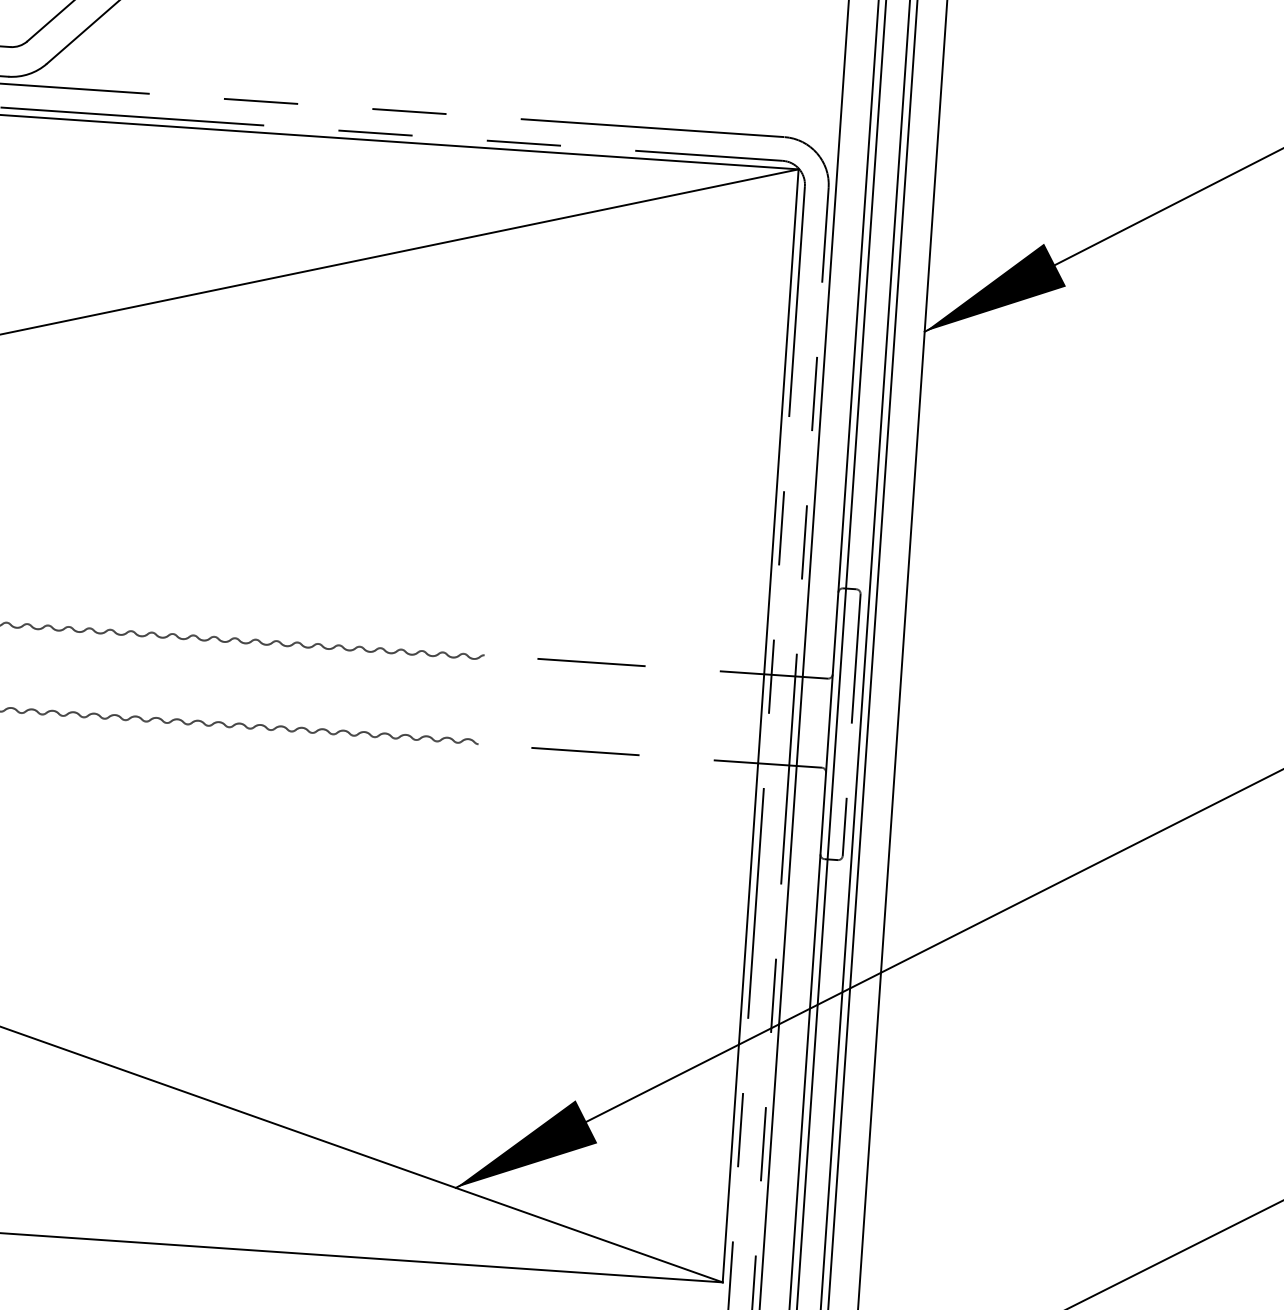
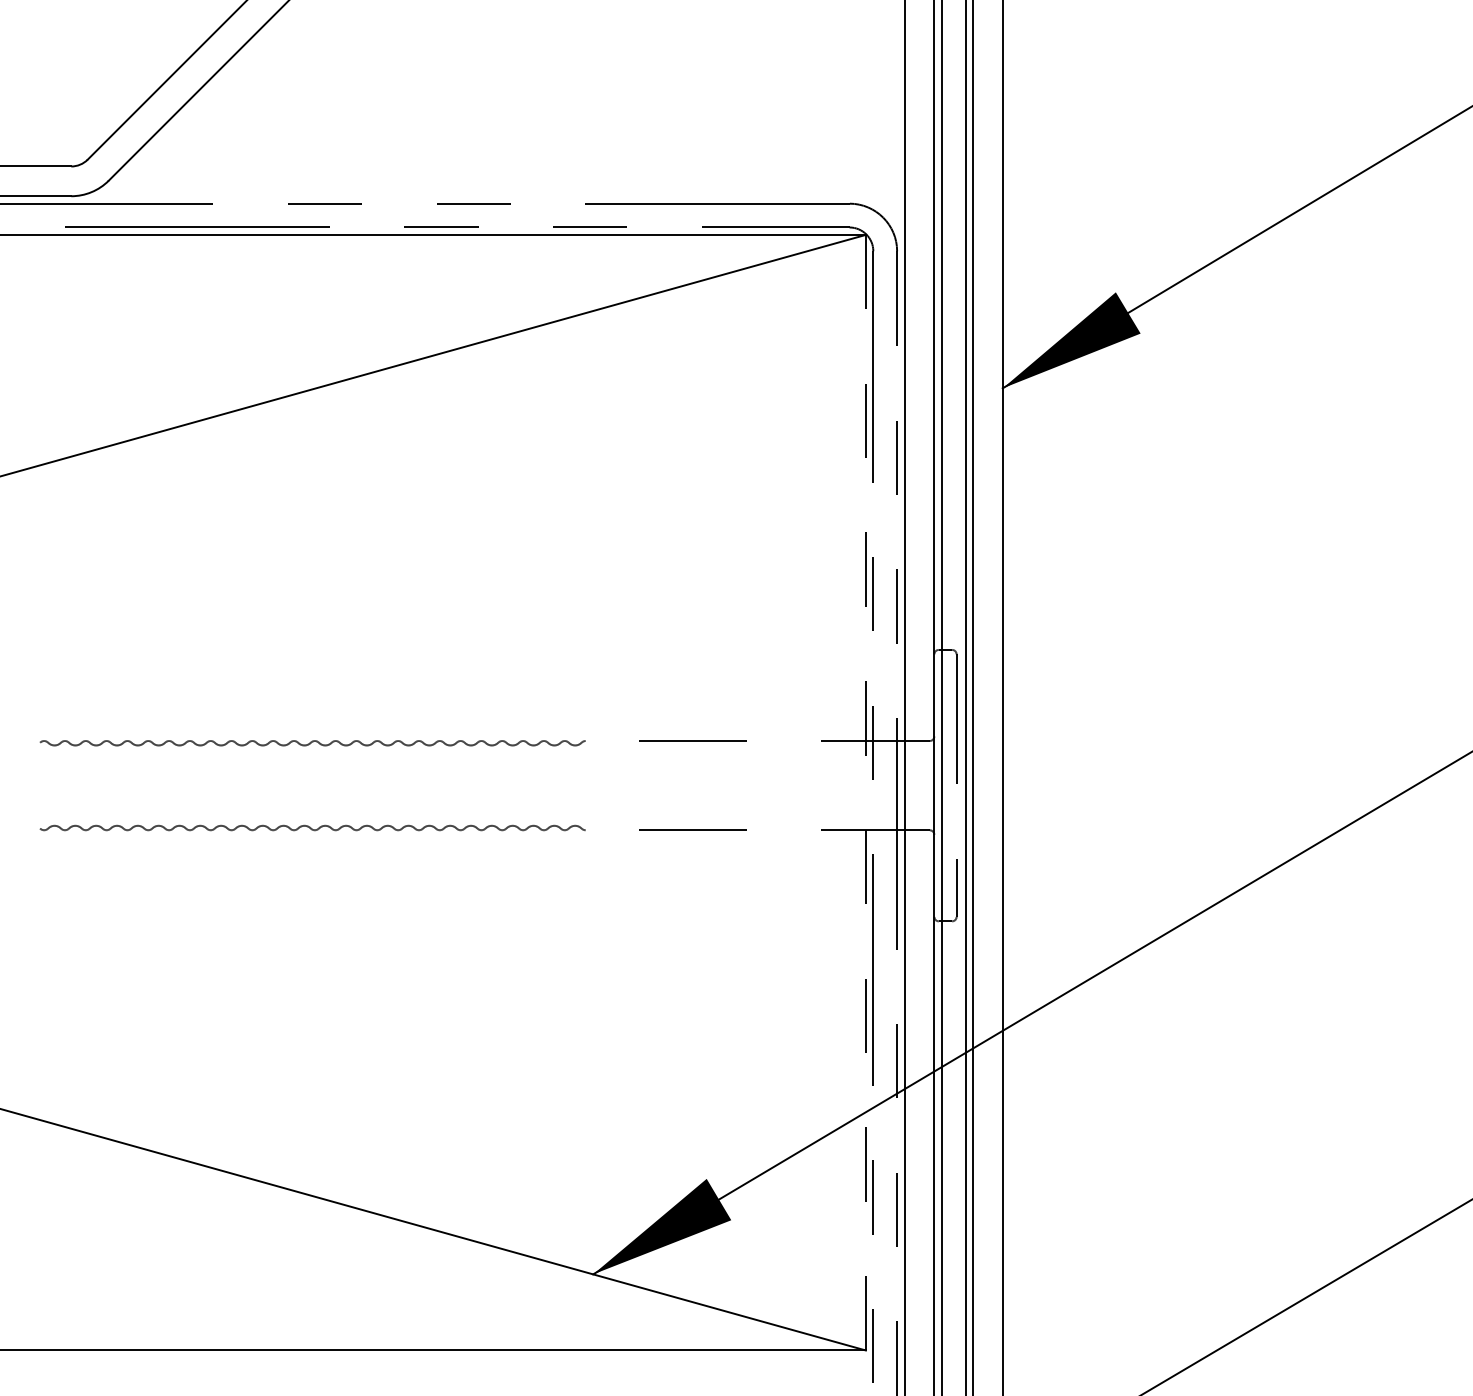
line: (760, 725) -> (865, 792), solid -> dashed

